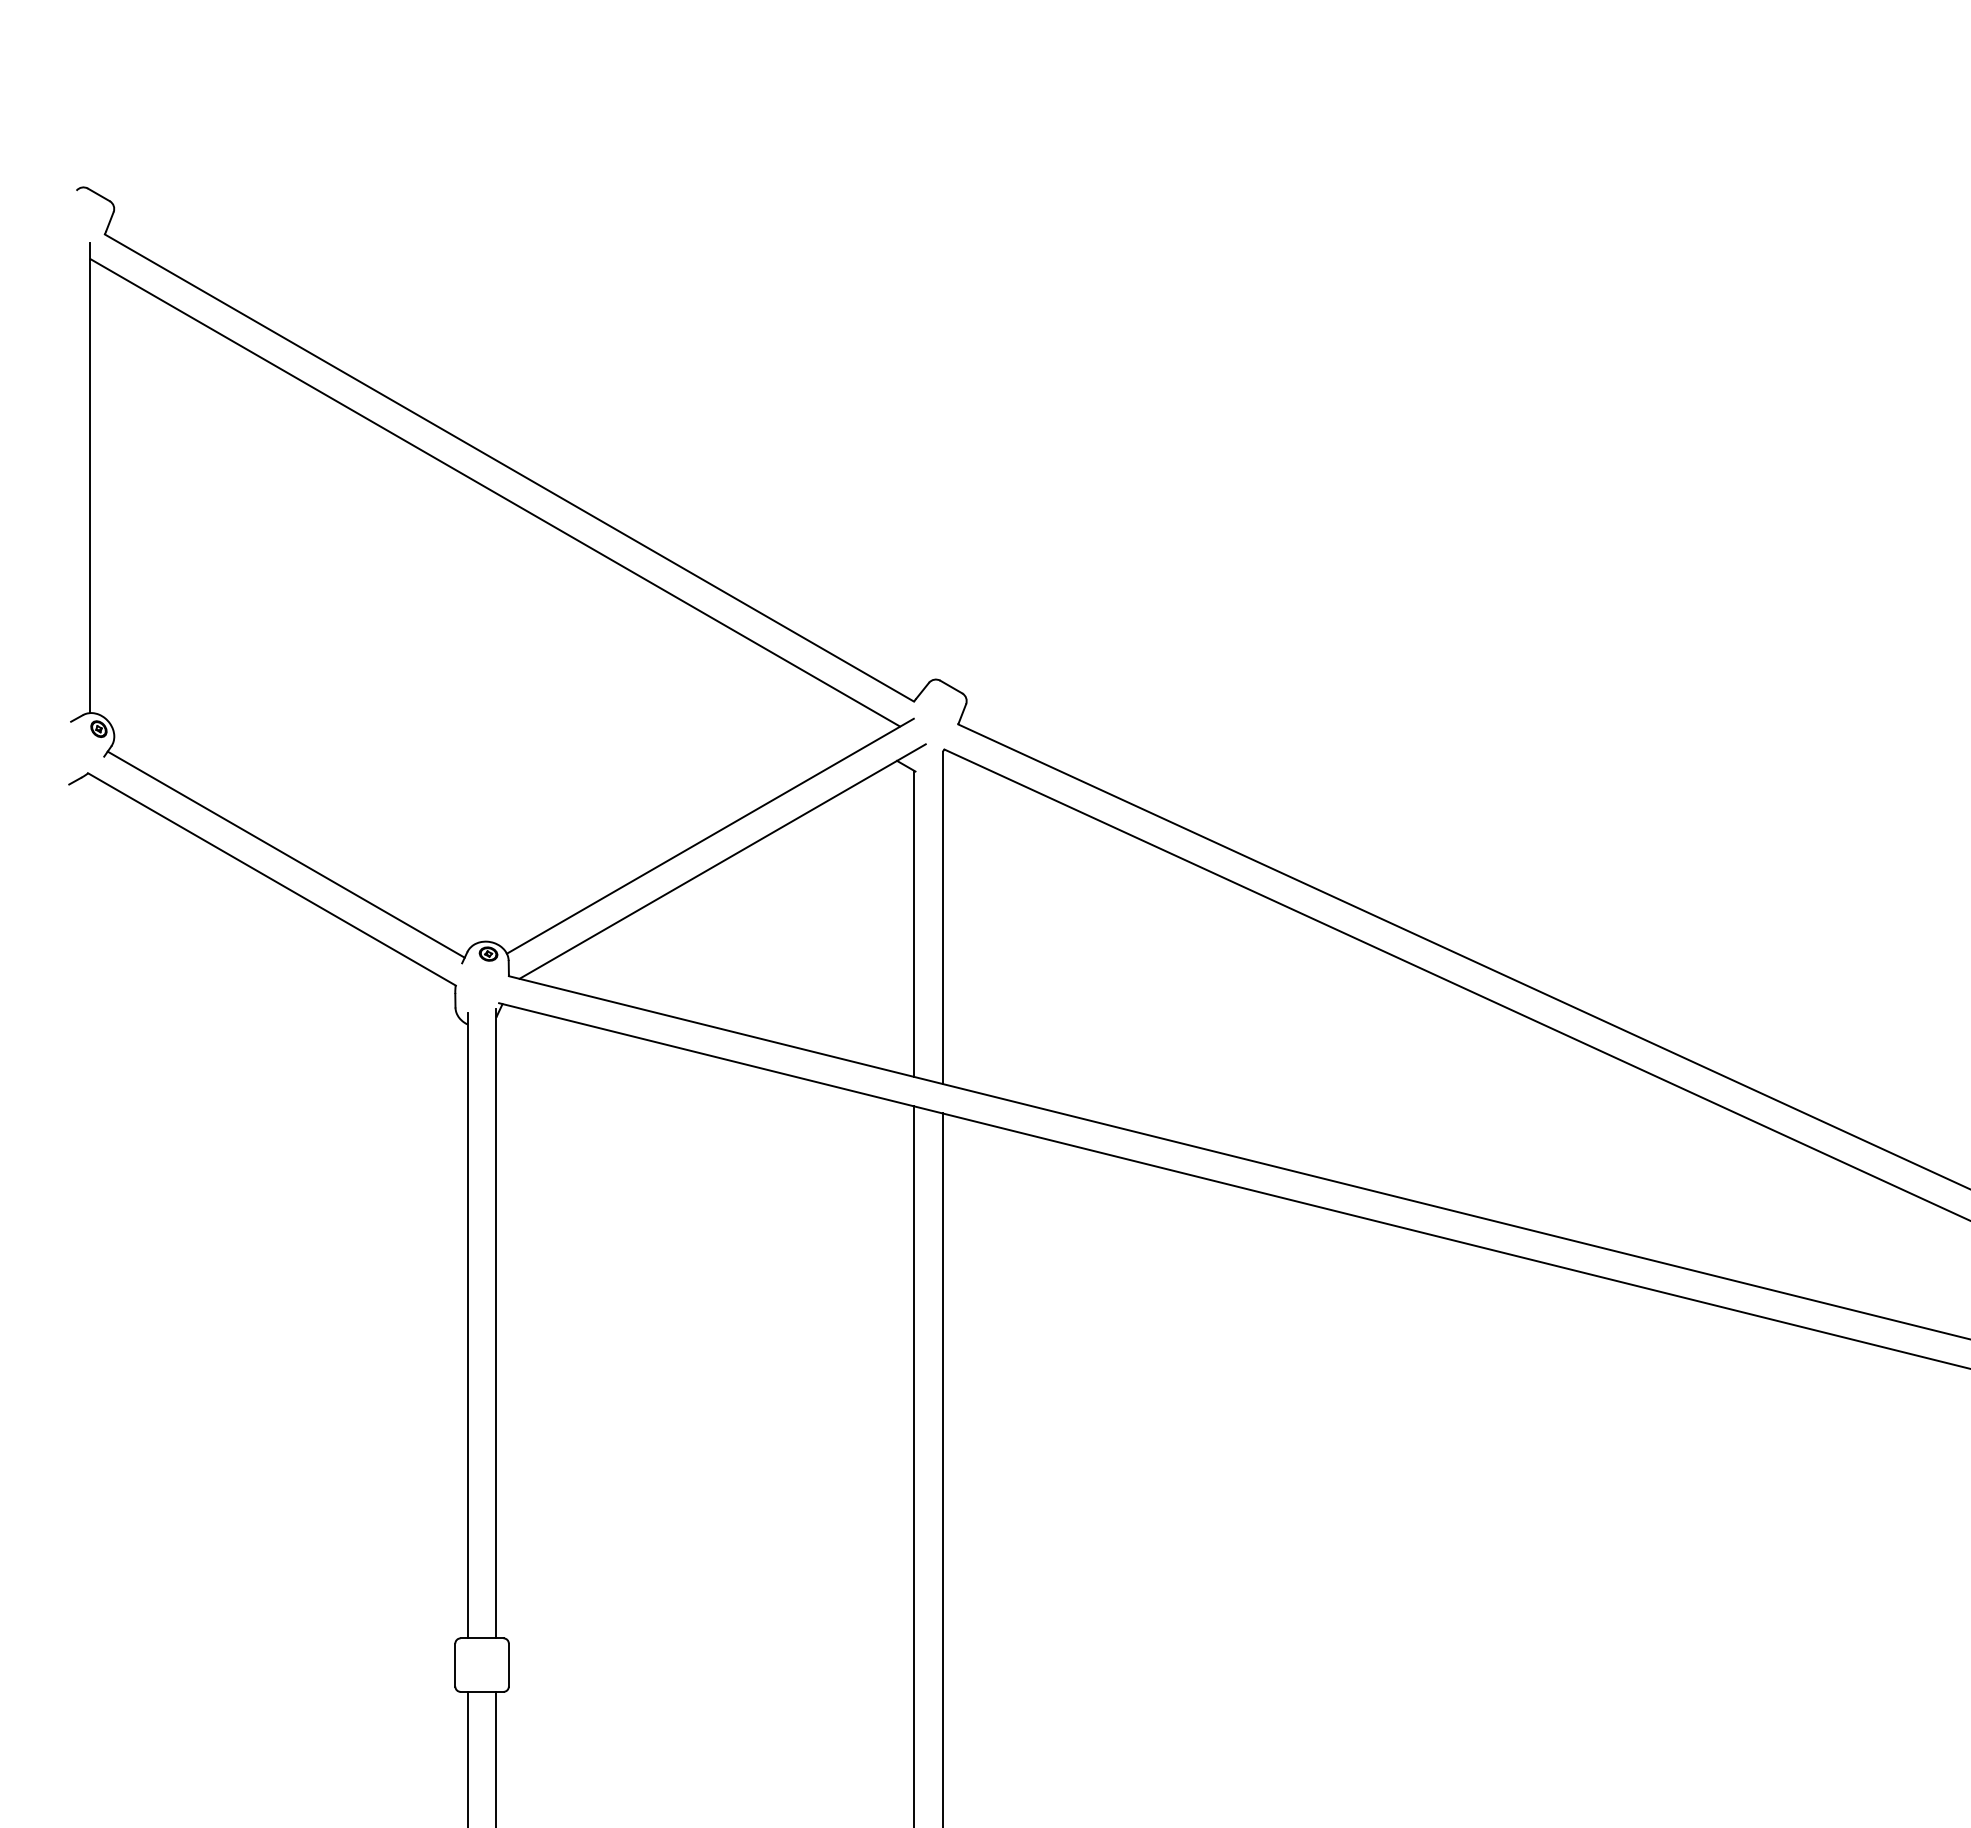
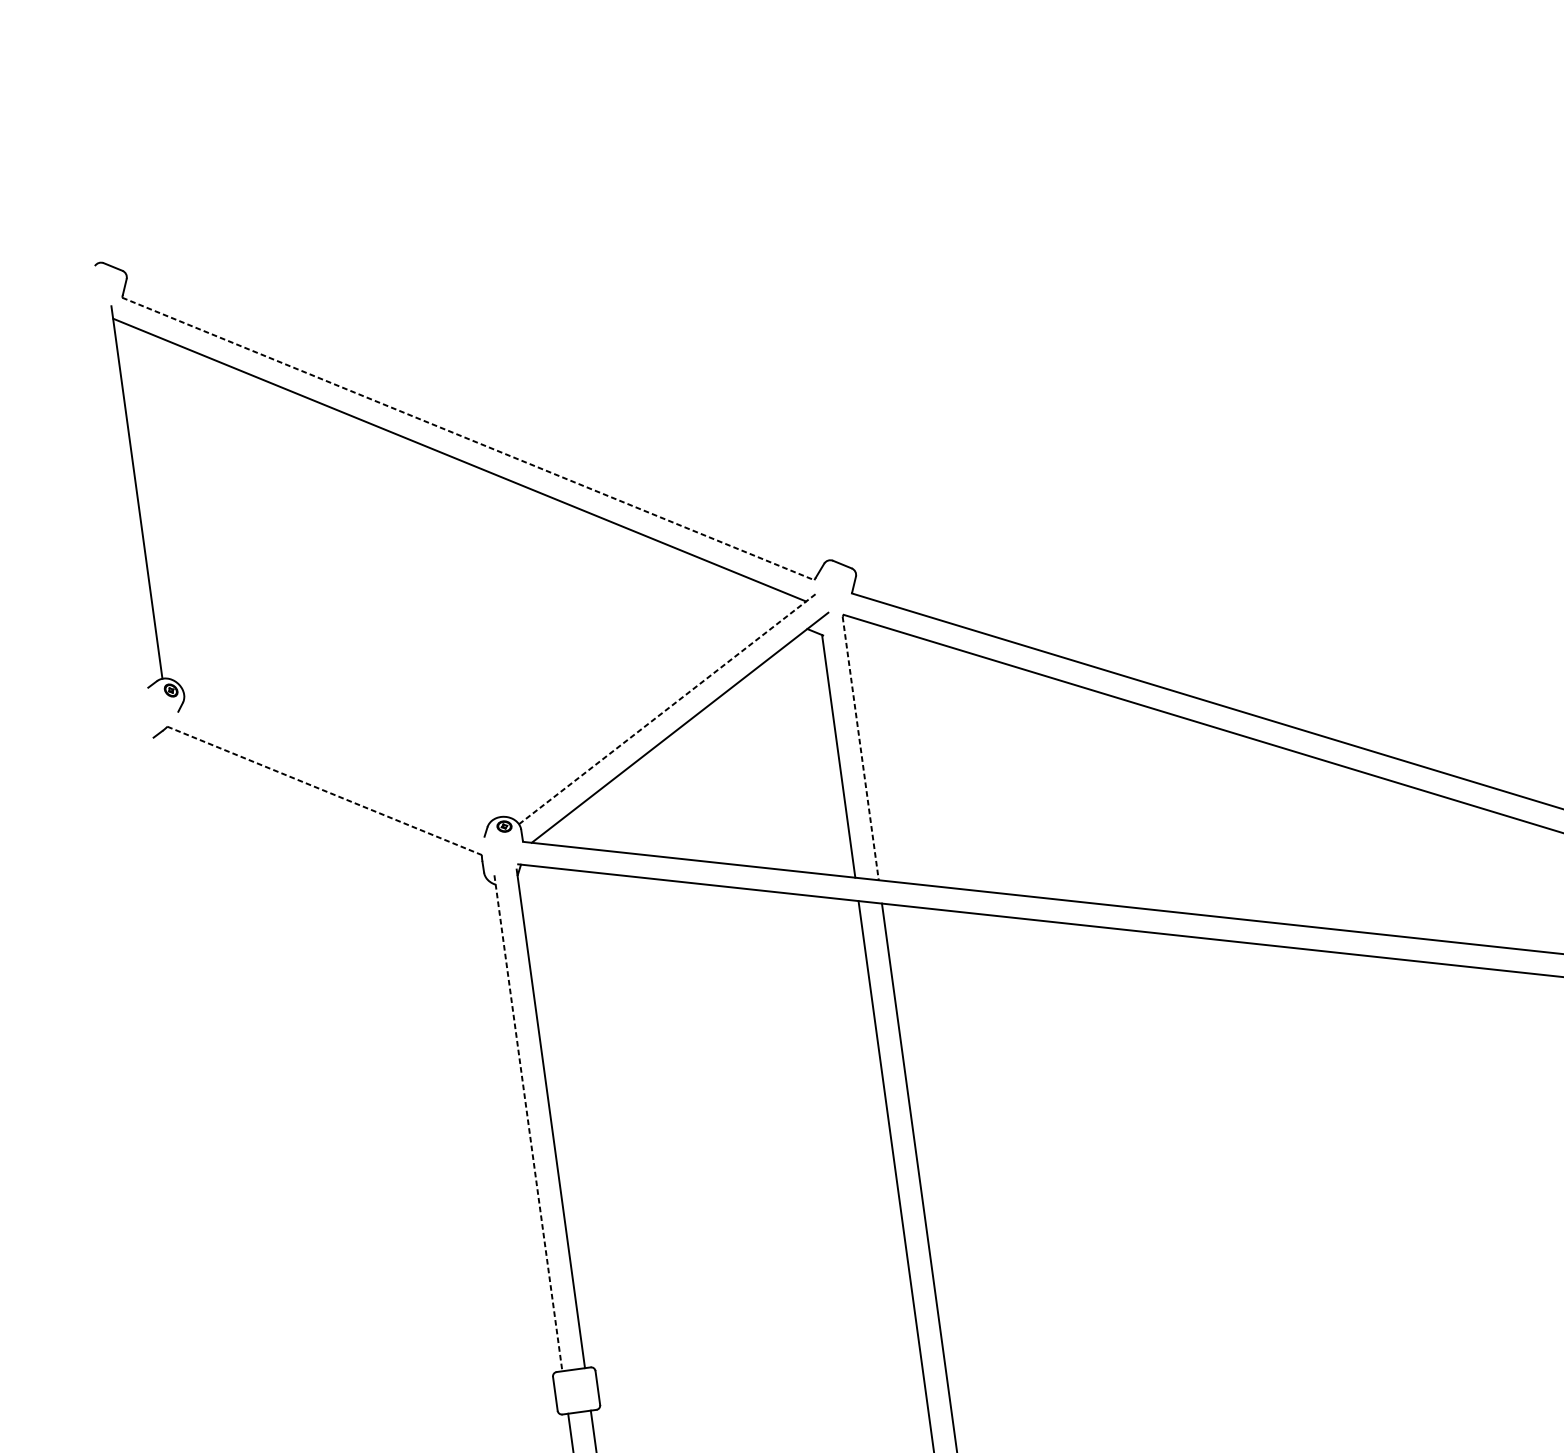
line: (509, 468) -> (468, 439), solid -> dashed
line: (710, 836) -> (667, 709), solid -> dashed
line: (285, 854) -> (332, 769), removed
line: (272, 879) -> (325, 790), solid -> dashed
line: (942, 918) -> (860, 749), solid -> dashed
line: (467, 1325) -> (528, 1123), solid -> dashed

